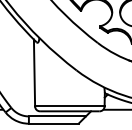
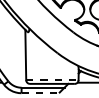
line: (69, 106) -> (52, 80), solid -> dashed
line: (53, 123) -> (40, 93), solid -> dashed

